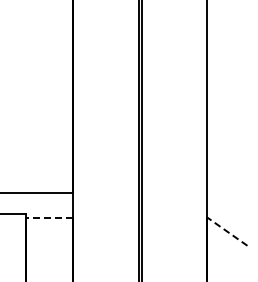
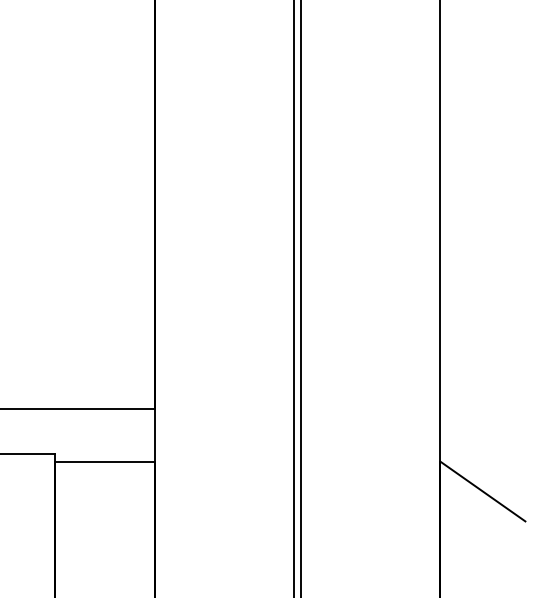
line: (49, 217) -> (105, 461), dashed -> solid
line: (227, 231) -> (483, 491), dashed -> solid

